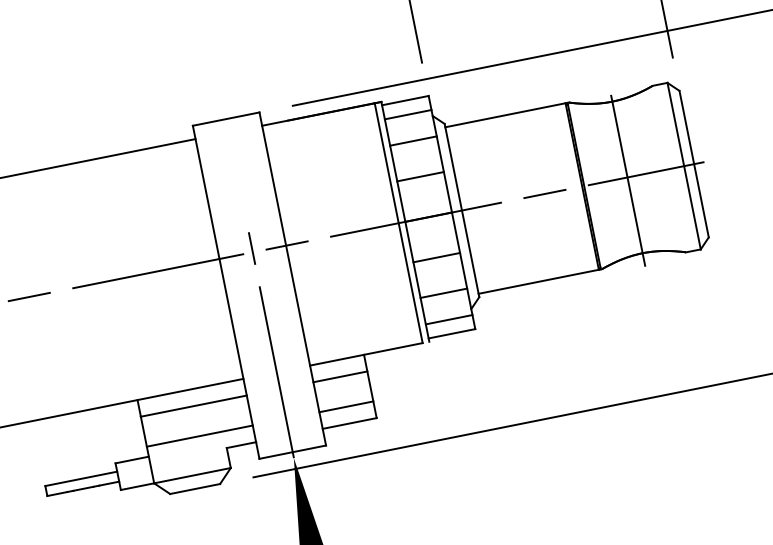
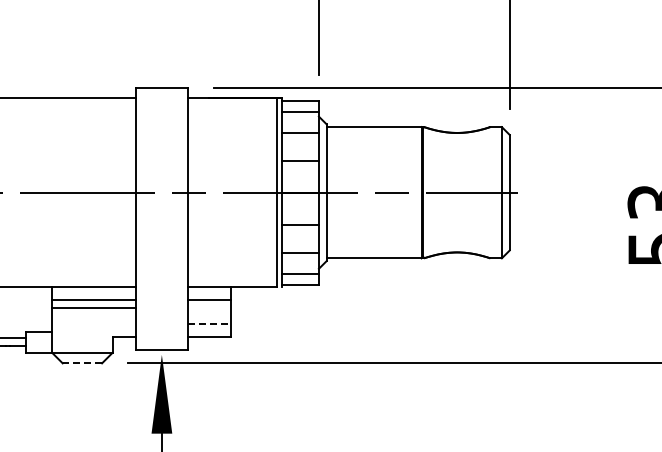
line: (628, 182) -> (457, 196), removed
line: (270, 344) -> (161, 265), removed
line: (346, 406) -> (209, 323), solid -> dashed
line: (199, 435) -> (93, 307), moved
line: (195, 489) -> (82, 363), solid -> dashed

